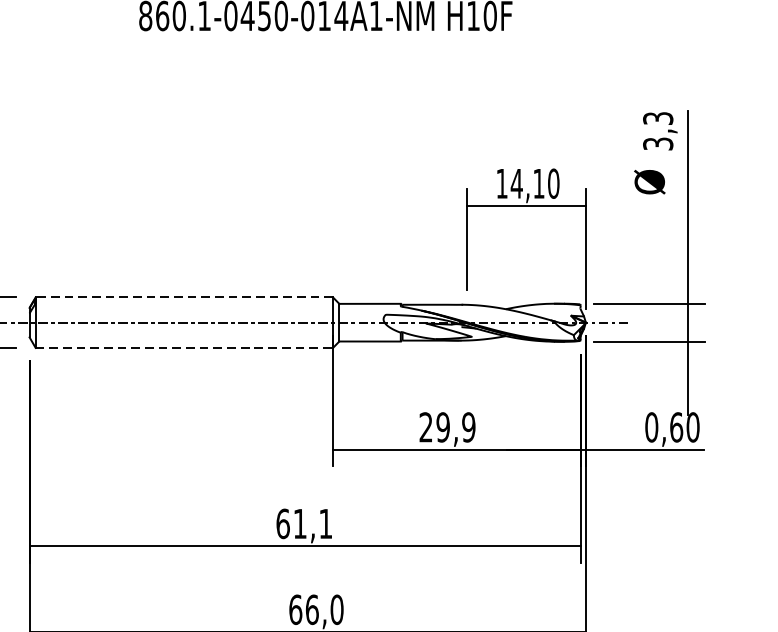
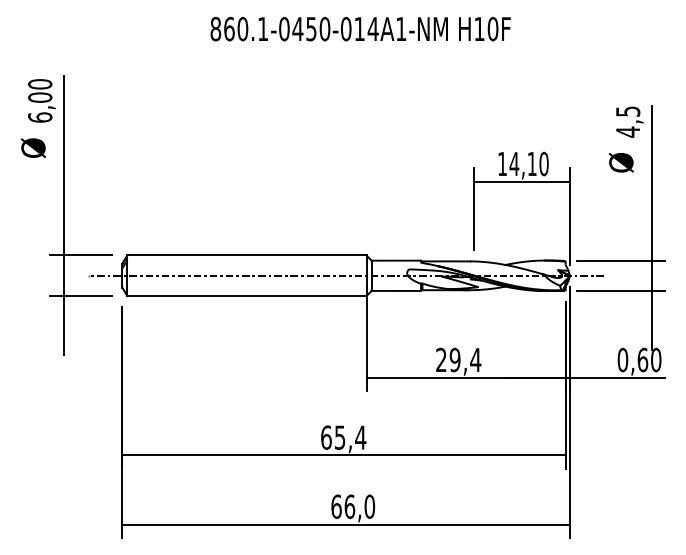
text: (657, 130) -> (627, 121), 3,3 -> 4,5
line: (183, 297) -> (246, 255), dashed -> solid
line: (183, 348) -> (246, 296), dashed -> solid
text: (468, 426) -> (475, 359), 29,9 -> 29,4
text: (313, 523) -> (350, 437), 61,1 -> 65,4

